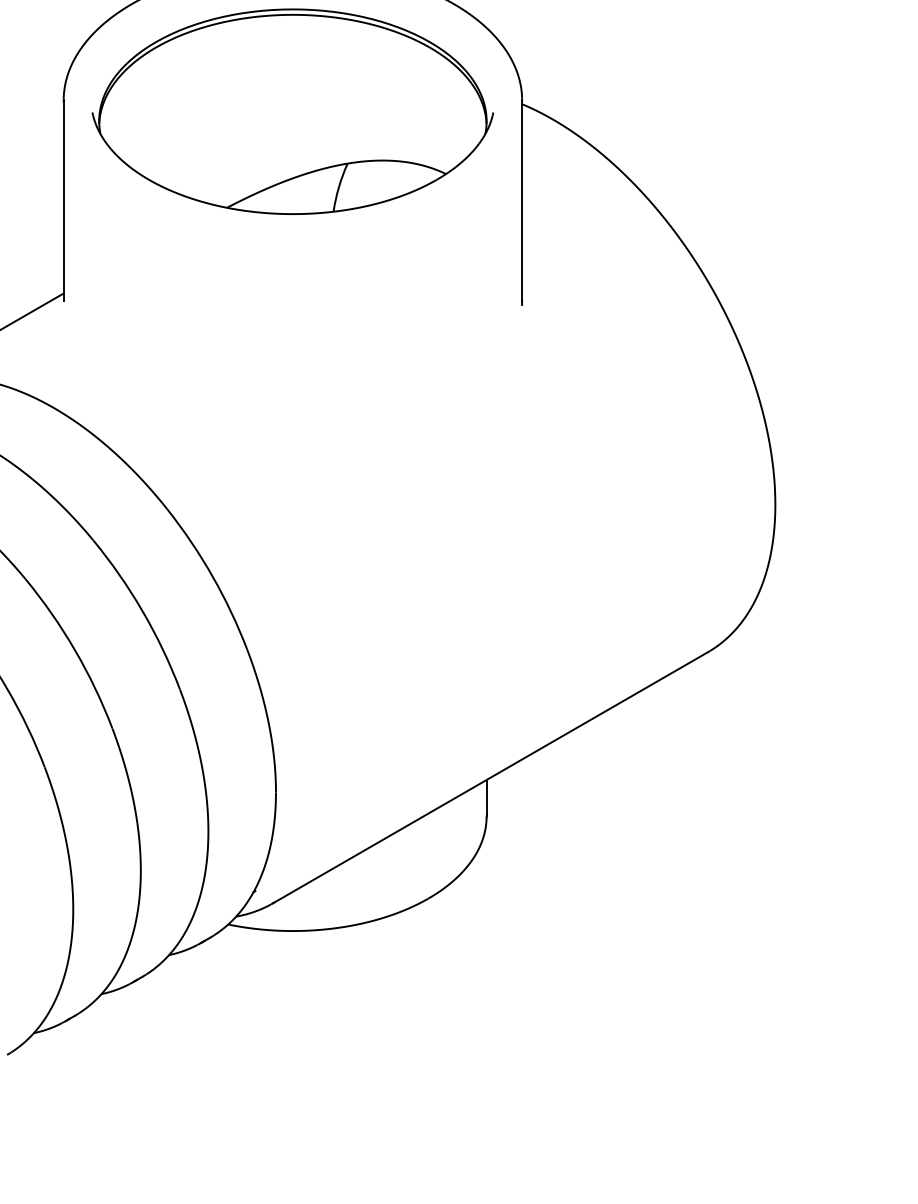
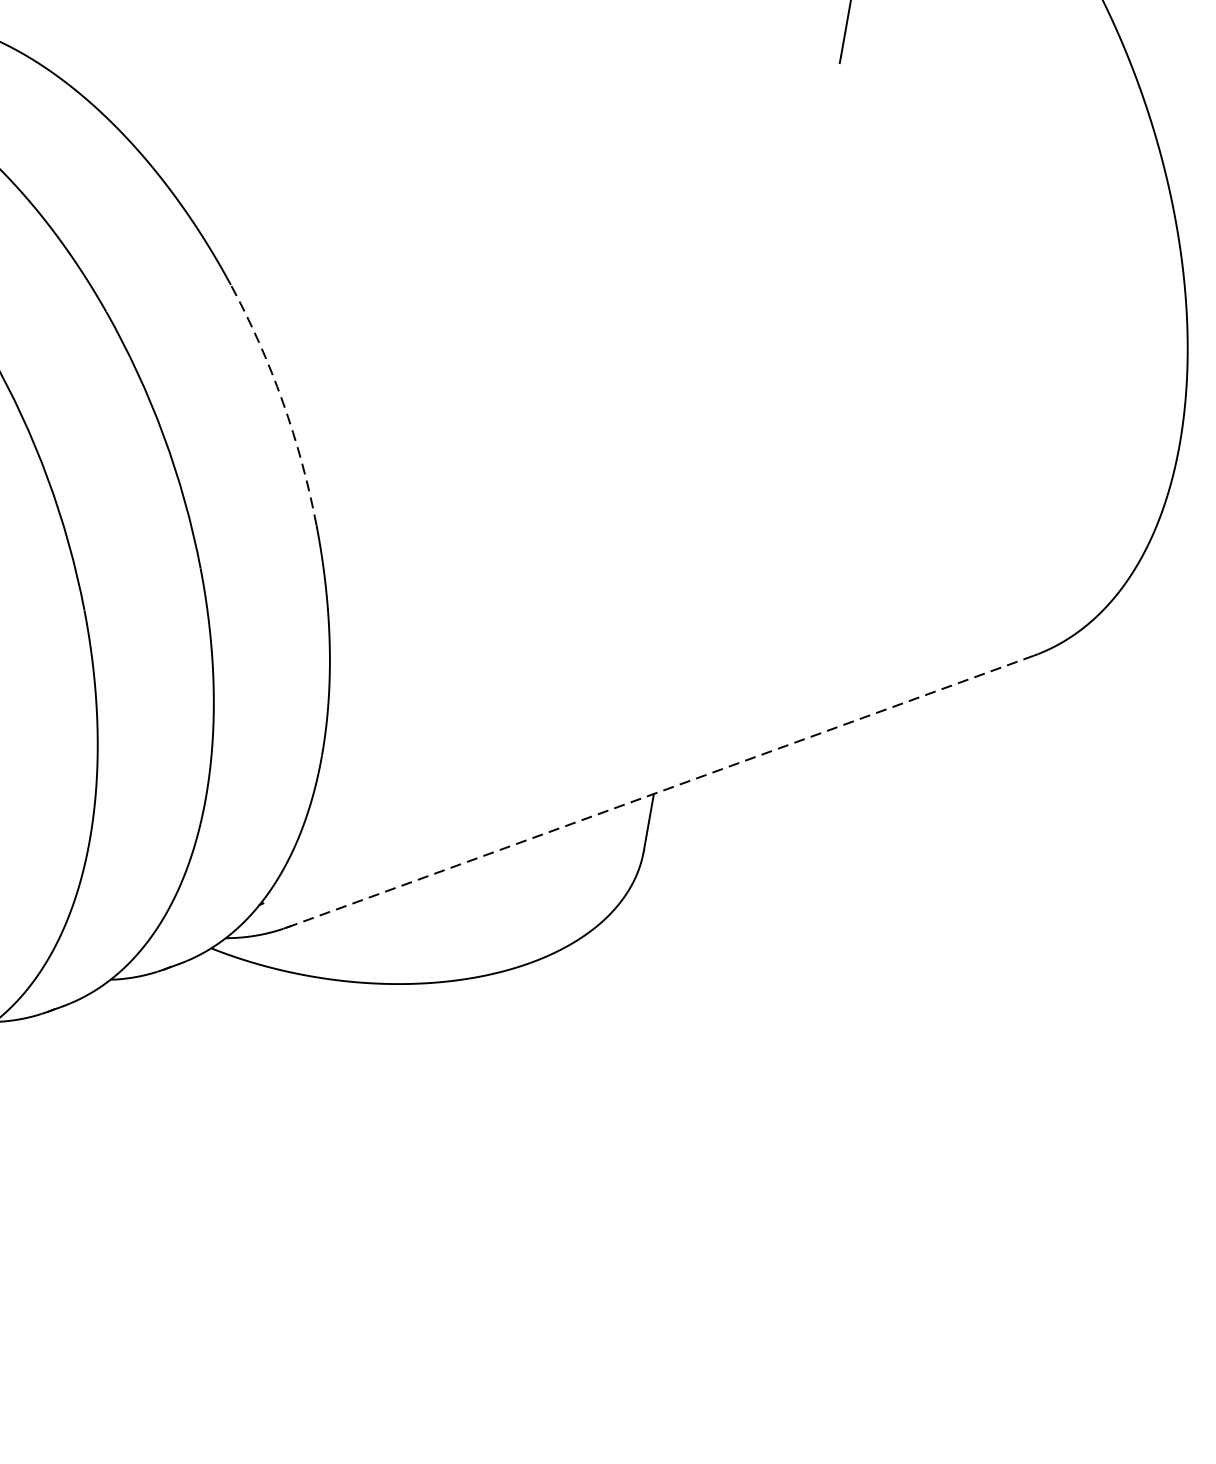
arc: (212, 576) -> (282, 401), solid -> dashed
line: (490, 777) -> (660, 791), solid -> dashed

